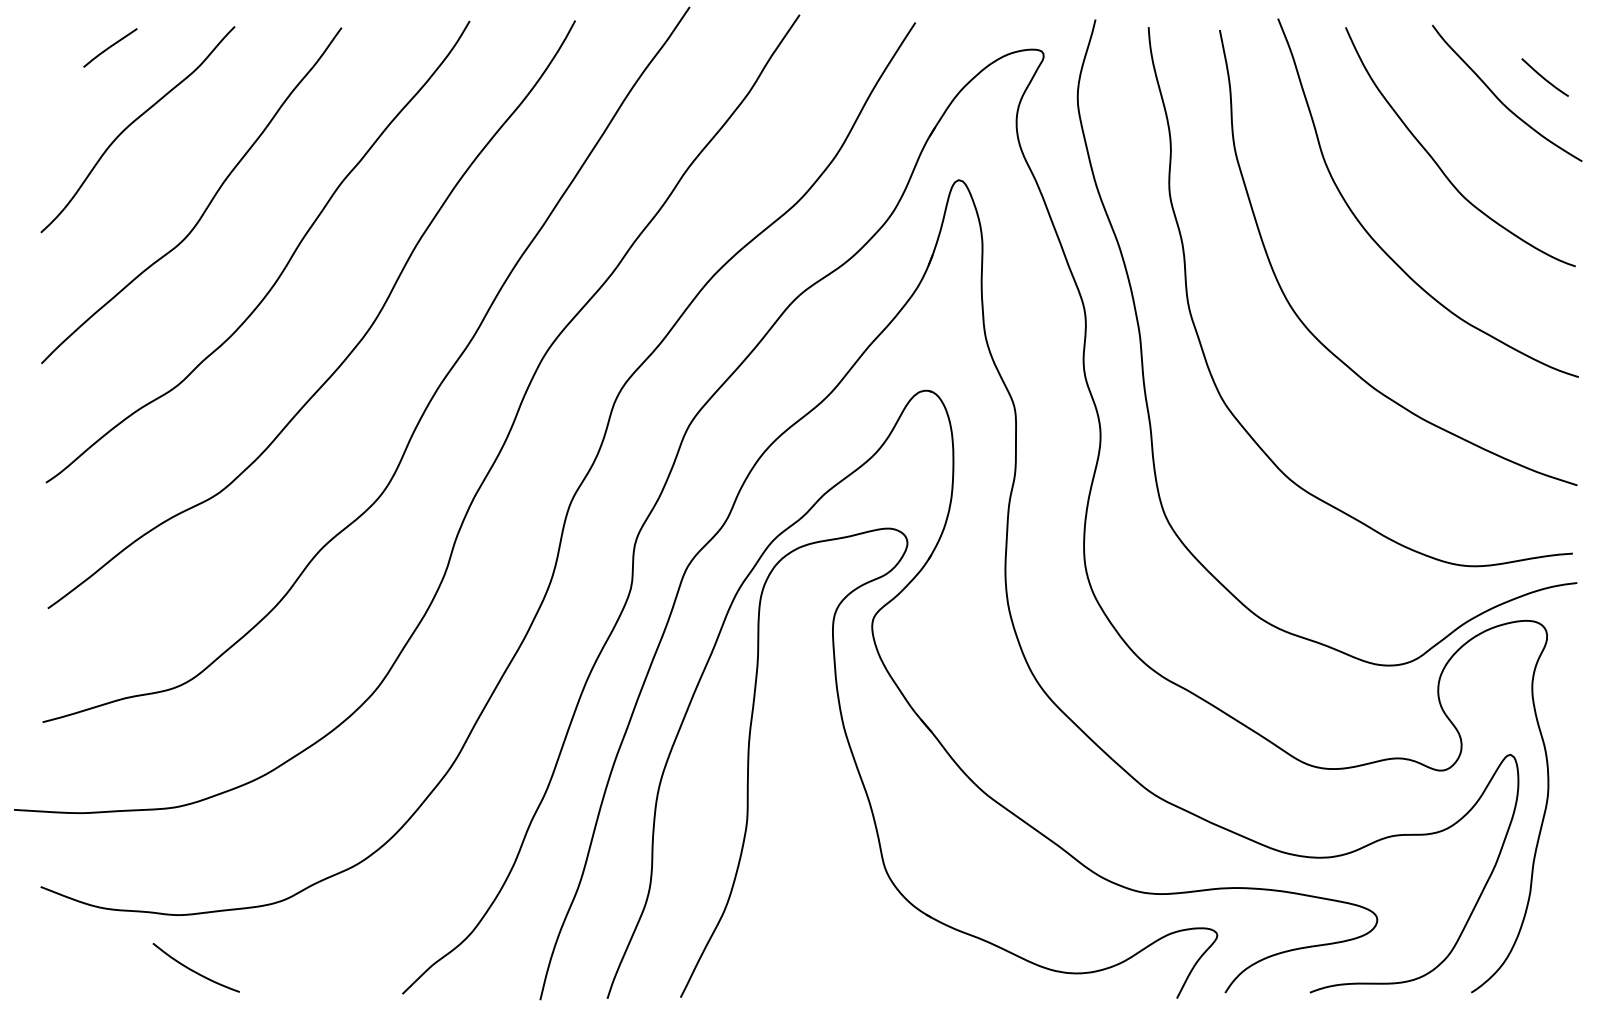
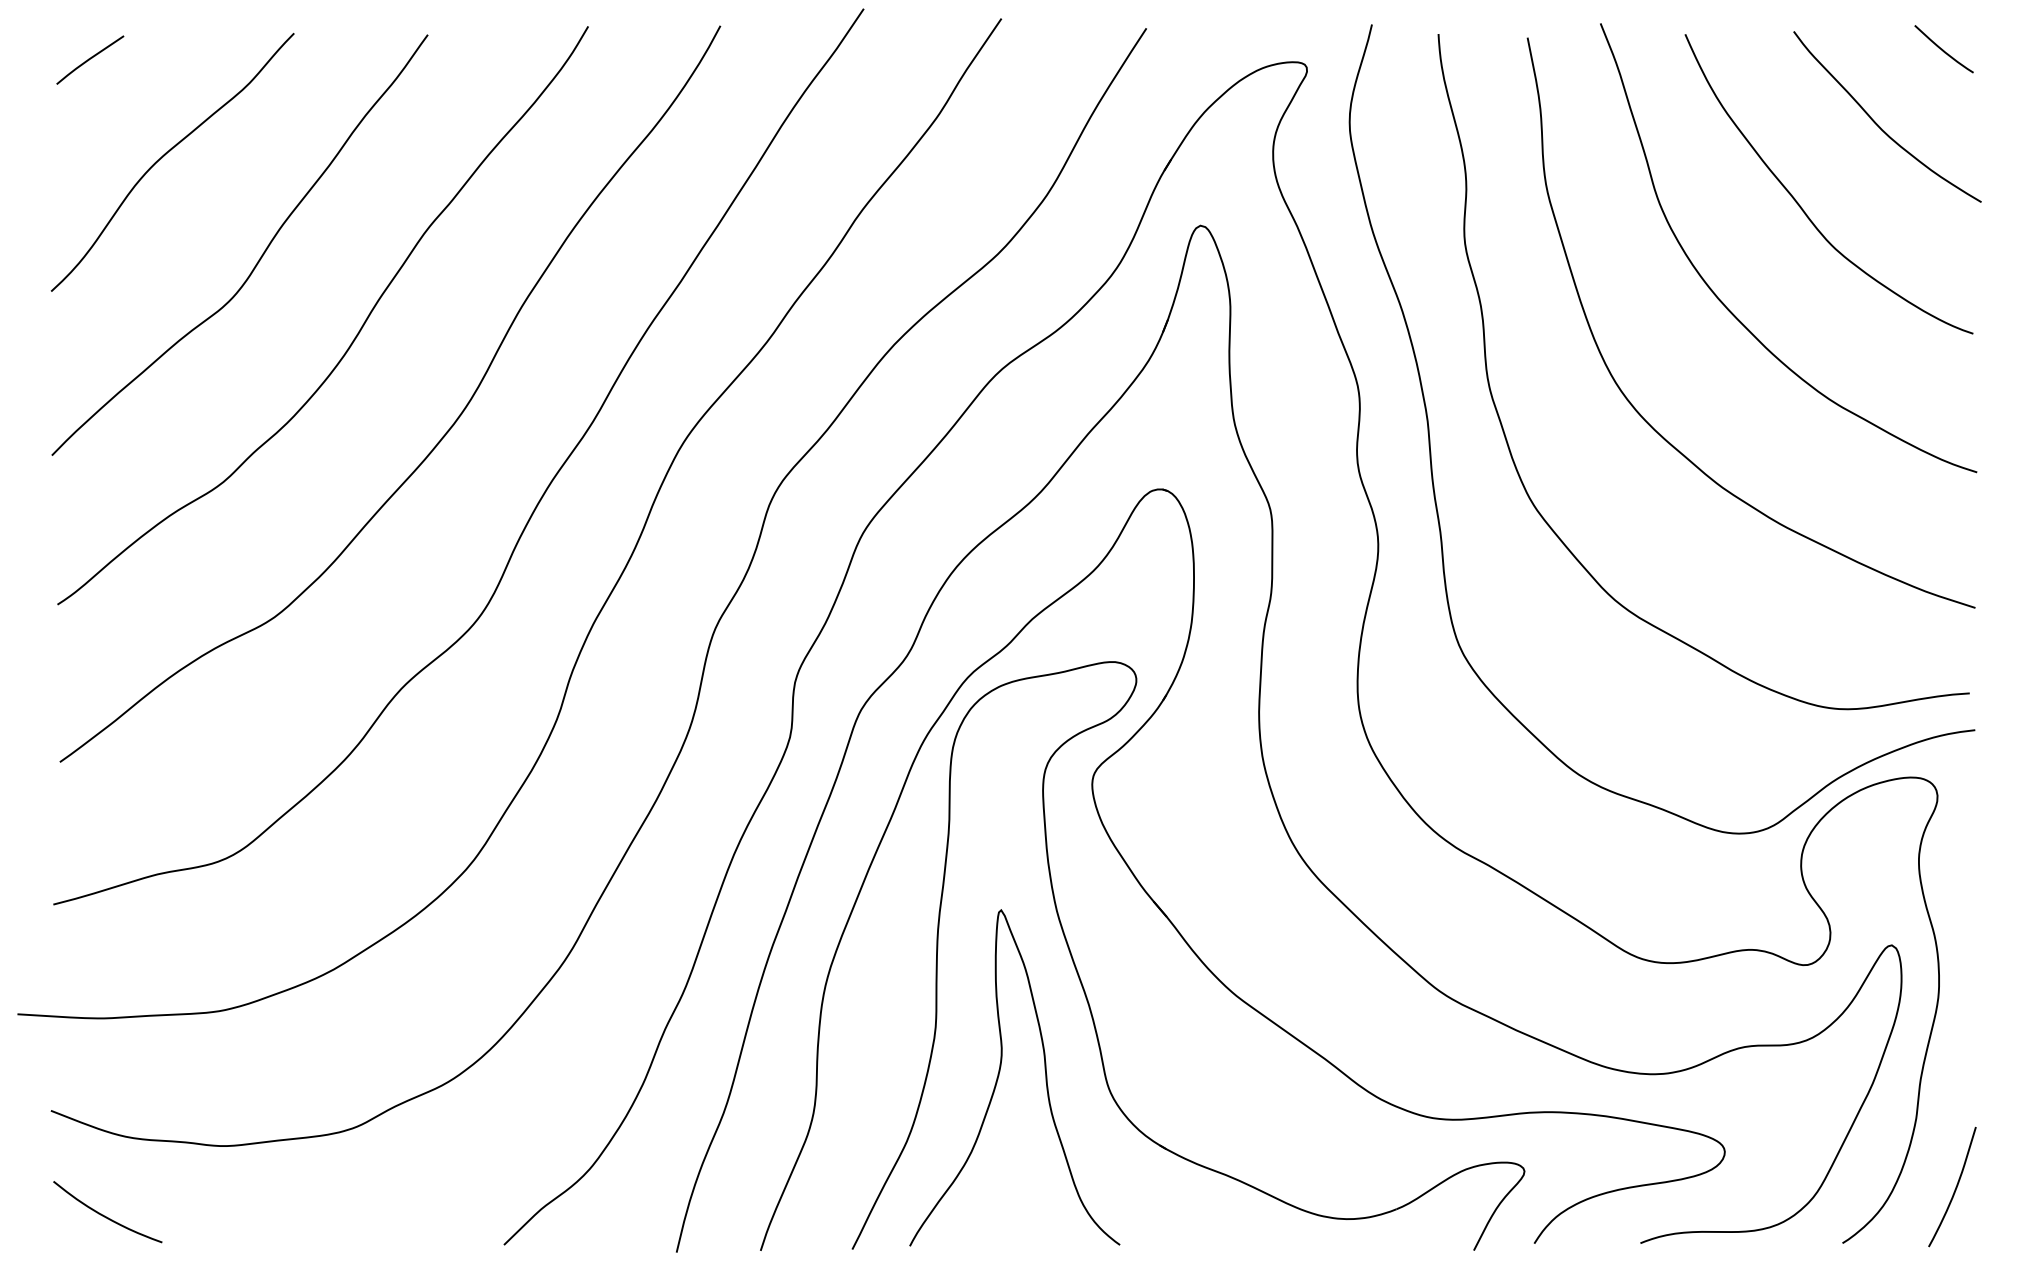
line: (110, 47) -> (90, 59), moved
curve: (1544, 77) -> (1943, 49), moved
curve: (798, 859) -> (999, 1076), added
curve: (1561, 948) -> (1955, 1187), added
curve: (194, 970) -> (105, 1215), moved

